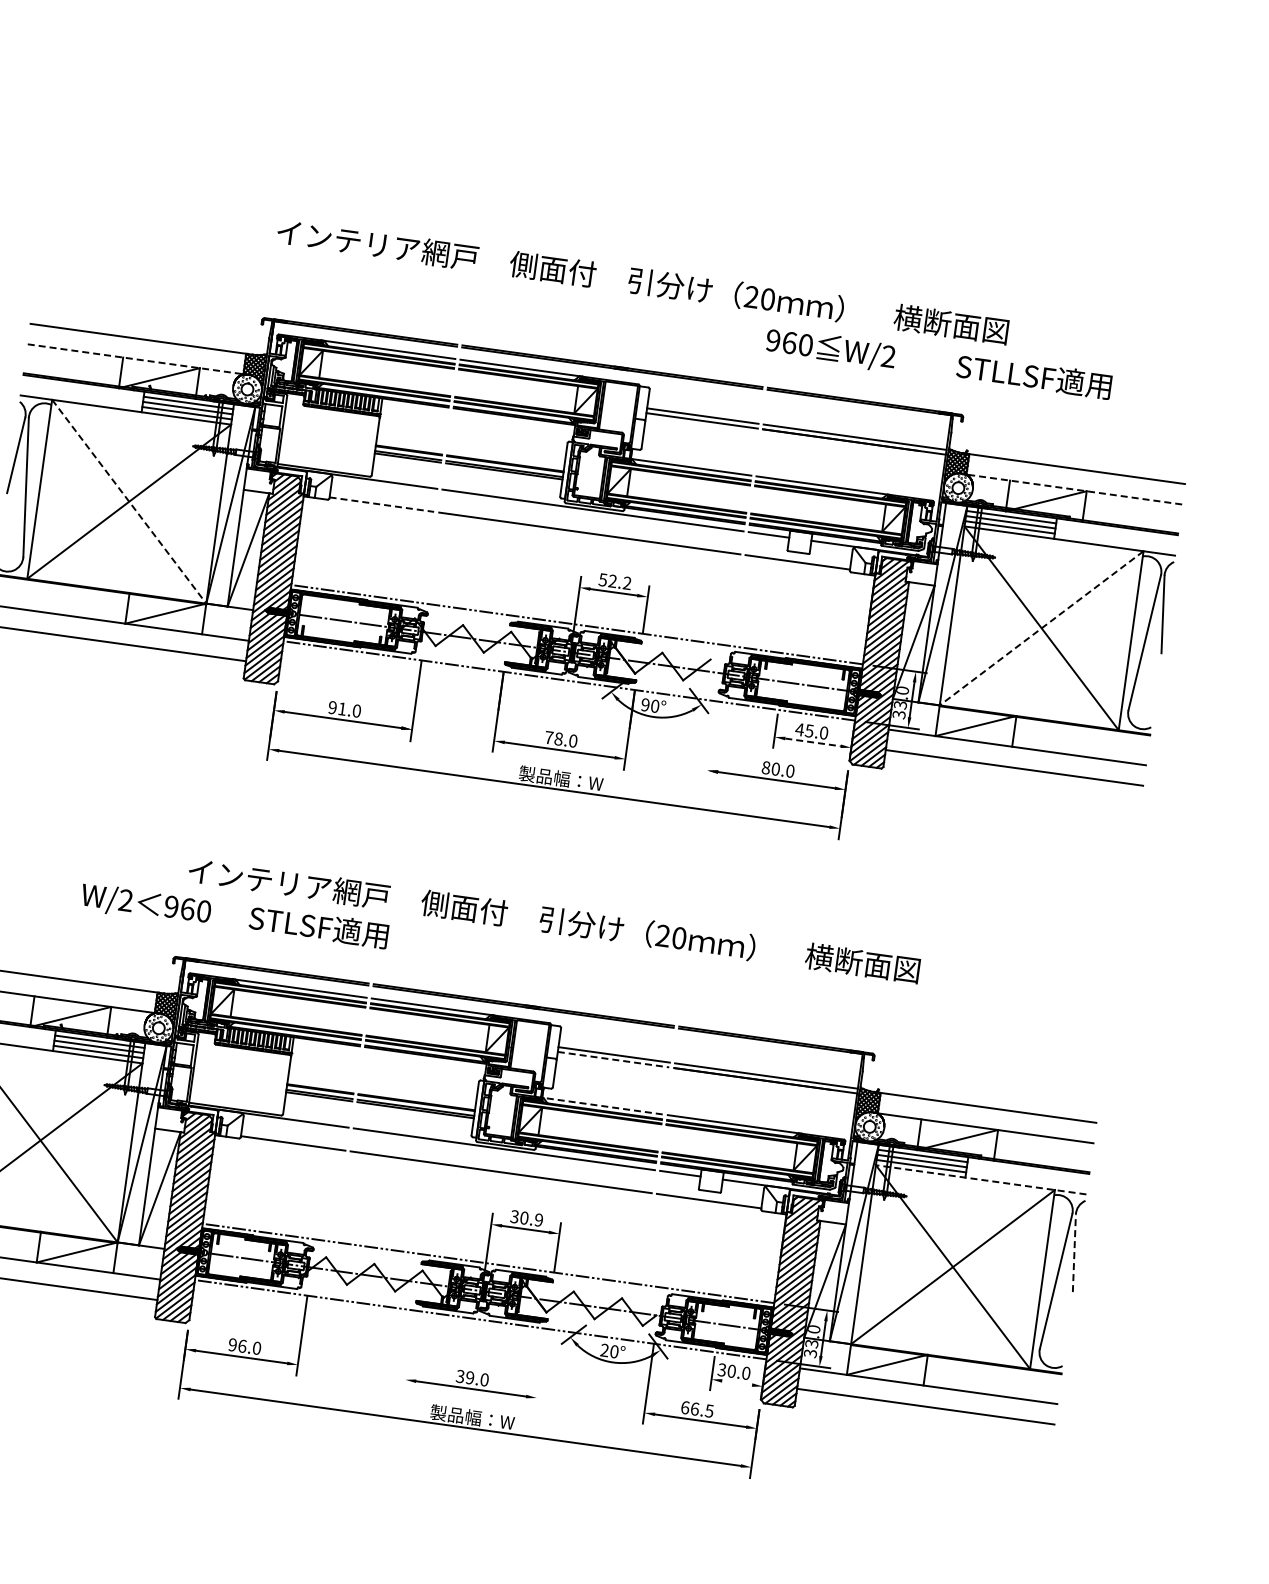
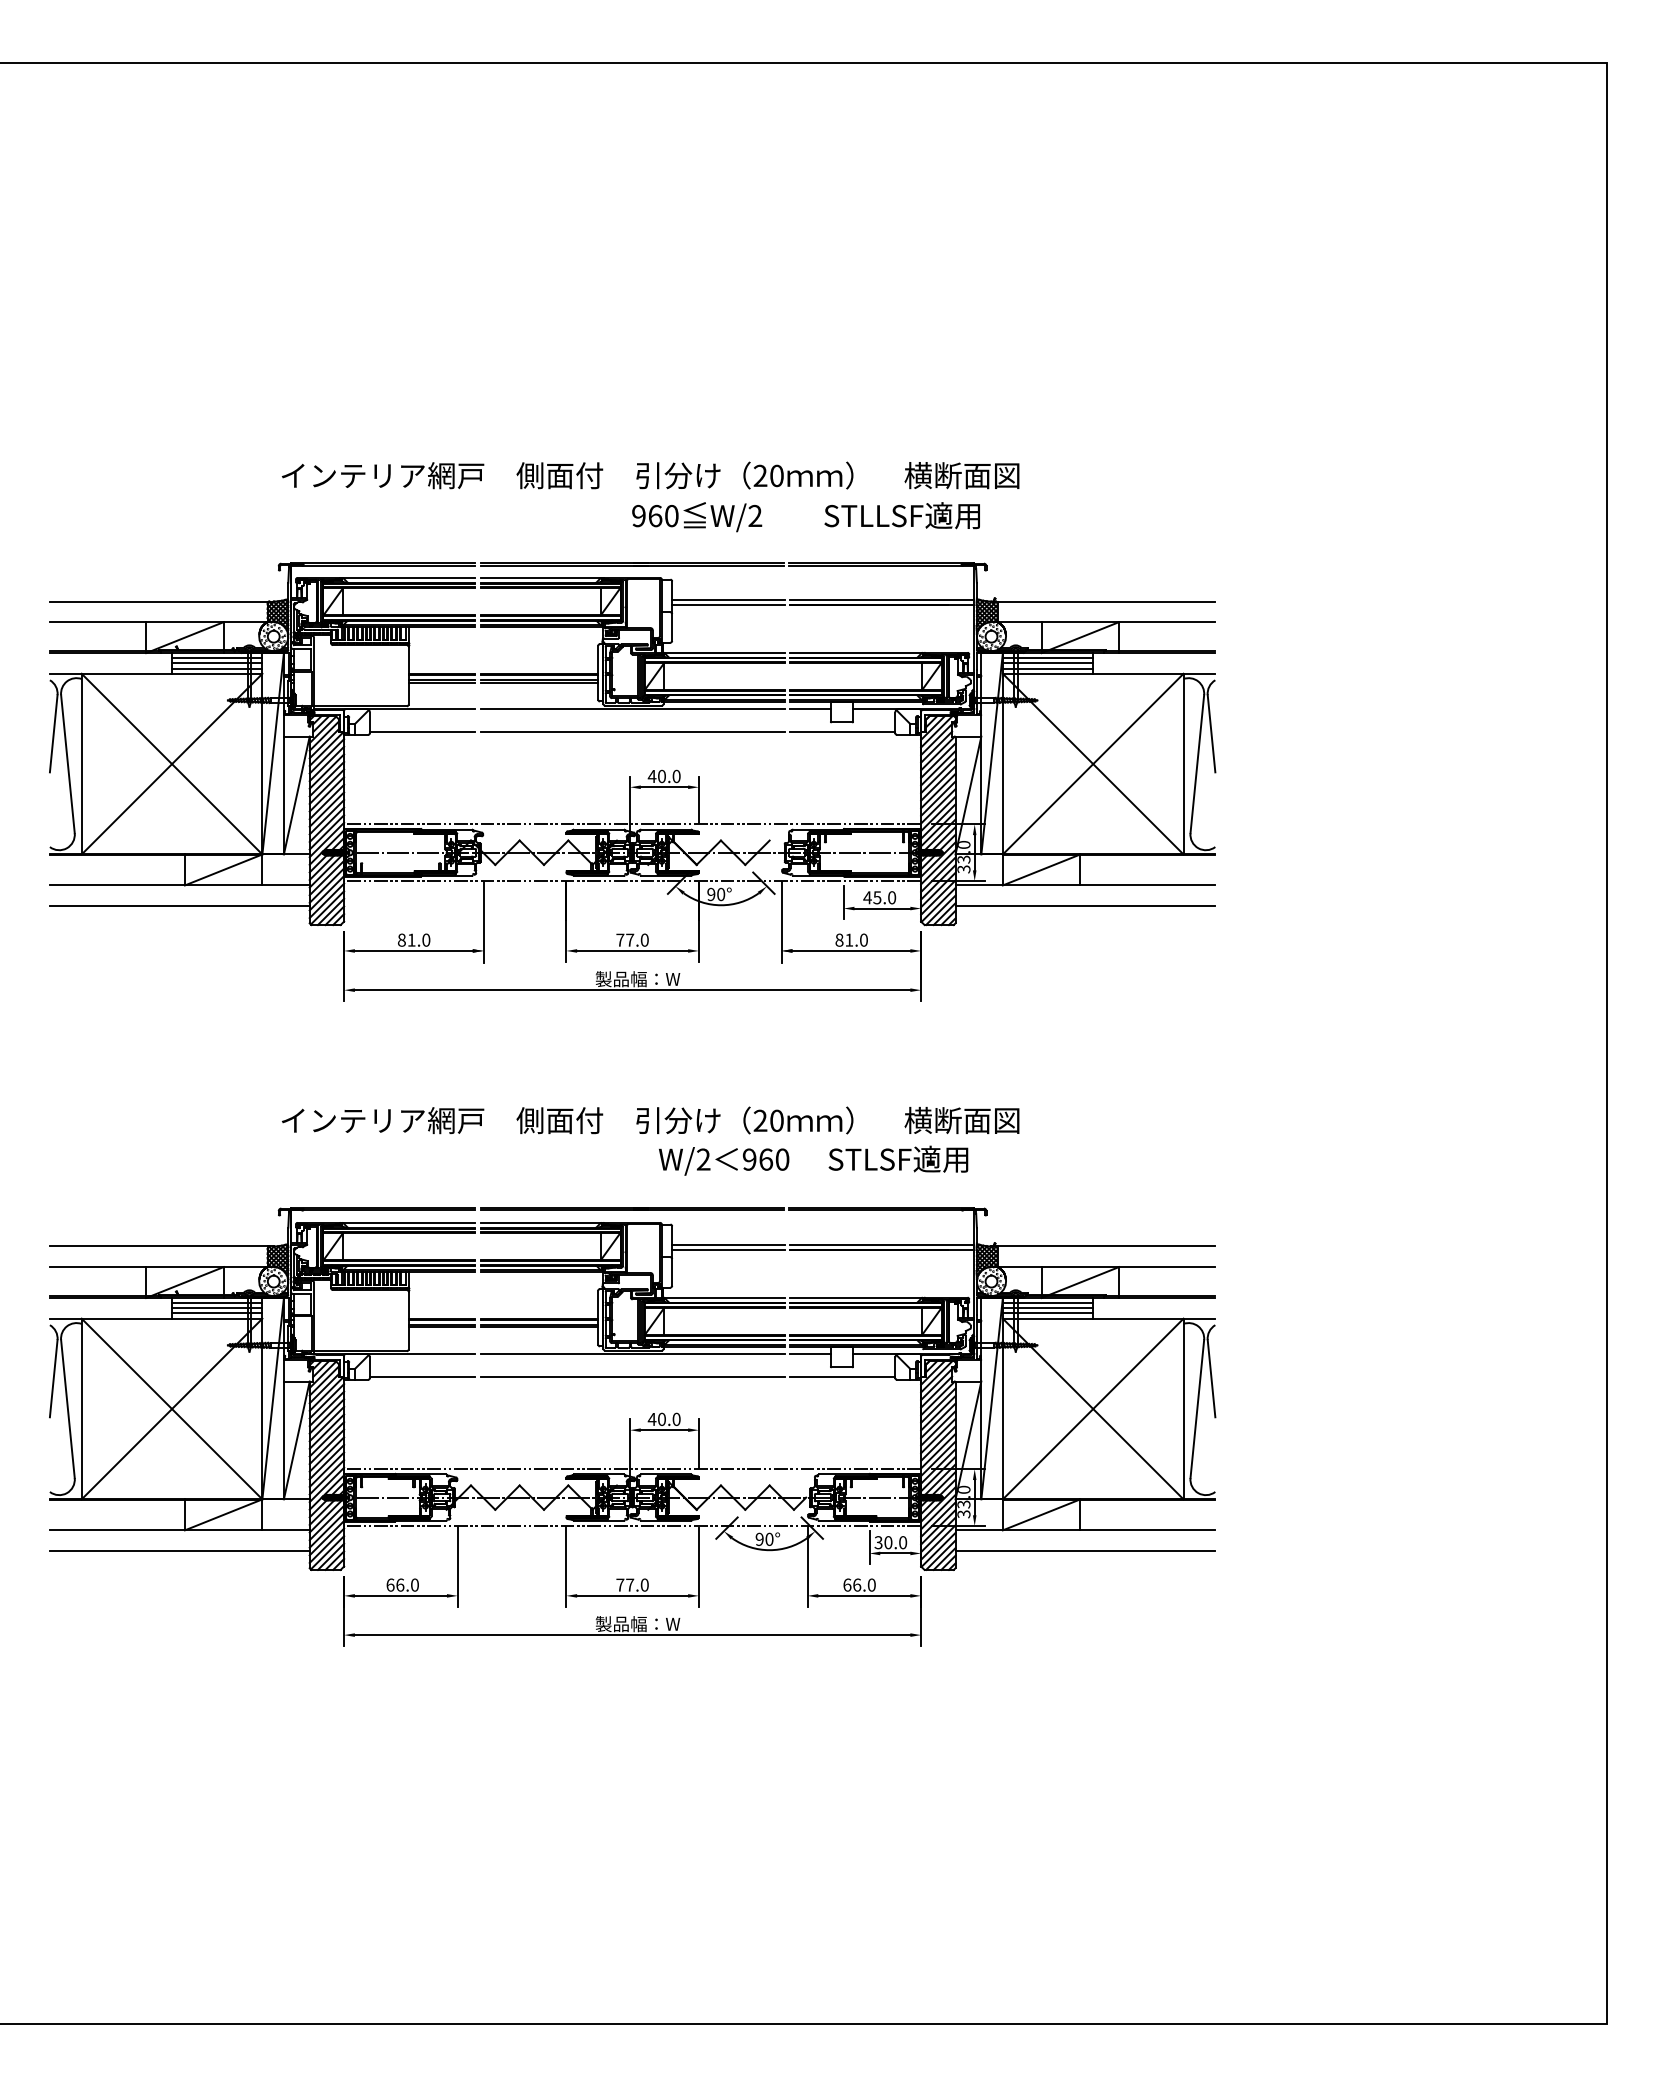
line: (135, 359) -> (158, 622), dashed -> solid
text: (938, 364) -> (805, 517), moved
line: (1074, 489) -> (1106, 622), dashed -> solid
line: (129, 502) -> (172, 764), dashed -> solid
line: (381, 504) -> (422, 732), dashed -> solid
text: (614, 581) -> (663, 776), 52.2 -> 40.0
line: (1041, 628) -> (1093, 764), dashed -> solid
text: (332, 706) -> (401, 939), 91.0 -> 81.0
text: (559, 738) -> (630, 939), 78.0 -> 77.0
line: (711, 741) -> (781, 921), added
line: (813, 742) -> (882, 908), dashed -> solid
text: (776, 768) -> (849, 939), 80.0 -> 81.0
text: (234, 916) -> (813, 1160), moved
line: (613, 1059) -> (728, 1250), dashed -> solid
line: (602, 1105) -> (723, 1297), dashed -> solid
line: (980, 1179) -> (1108, 1318), dashed -> solid
text: (526, 1217) -> (663, 1418), 30.9 -> 40.0
line: (1074, 1253) -> (1211, 1378), dashed -> solid
text: (232, 1344) -> (390, 1584), 96.0 -> 66.0
line: (409, 1350) -> (566, 1566), added
text: (604, 1350) -> (759, 1539), 20° -> 90°
line: (540, 1368) -> (698, 1566), added
text: (465, 1376) -> (625, 1584), 39.0 -> 77.0
line: (737, 1383) -> (895, 1553), added
text: (709, 1410) -> (871, 1584), 66.5 -> 66.0

